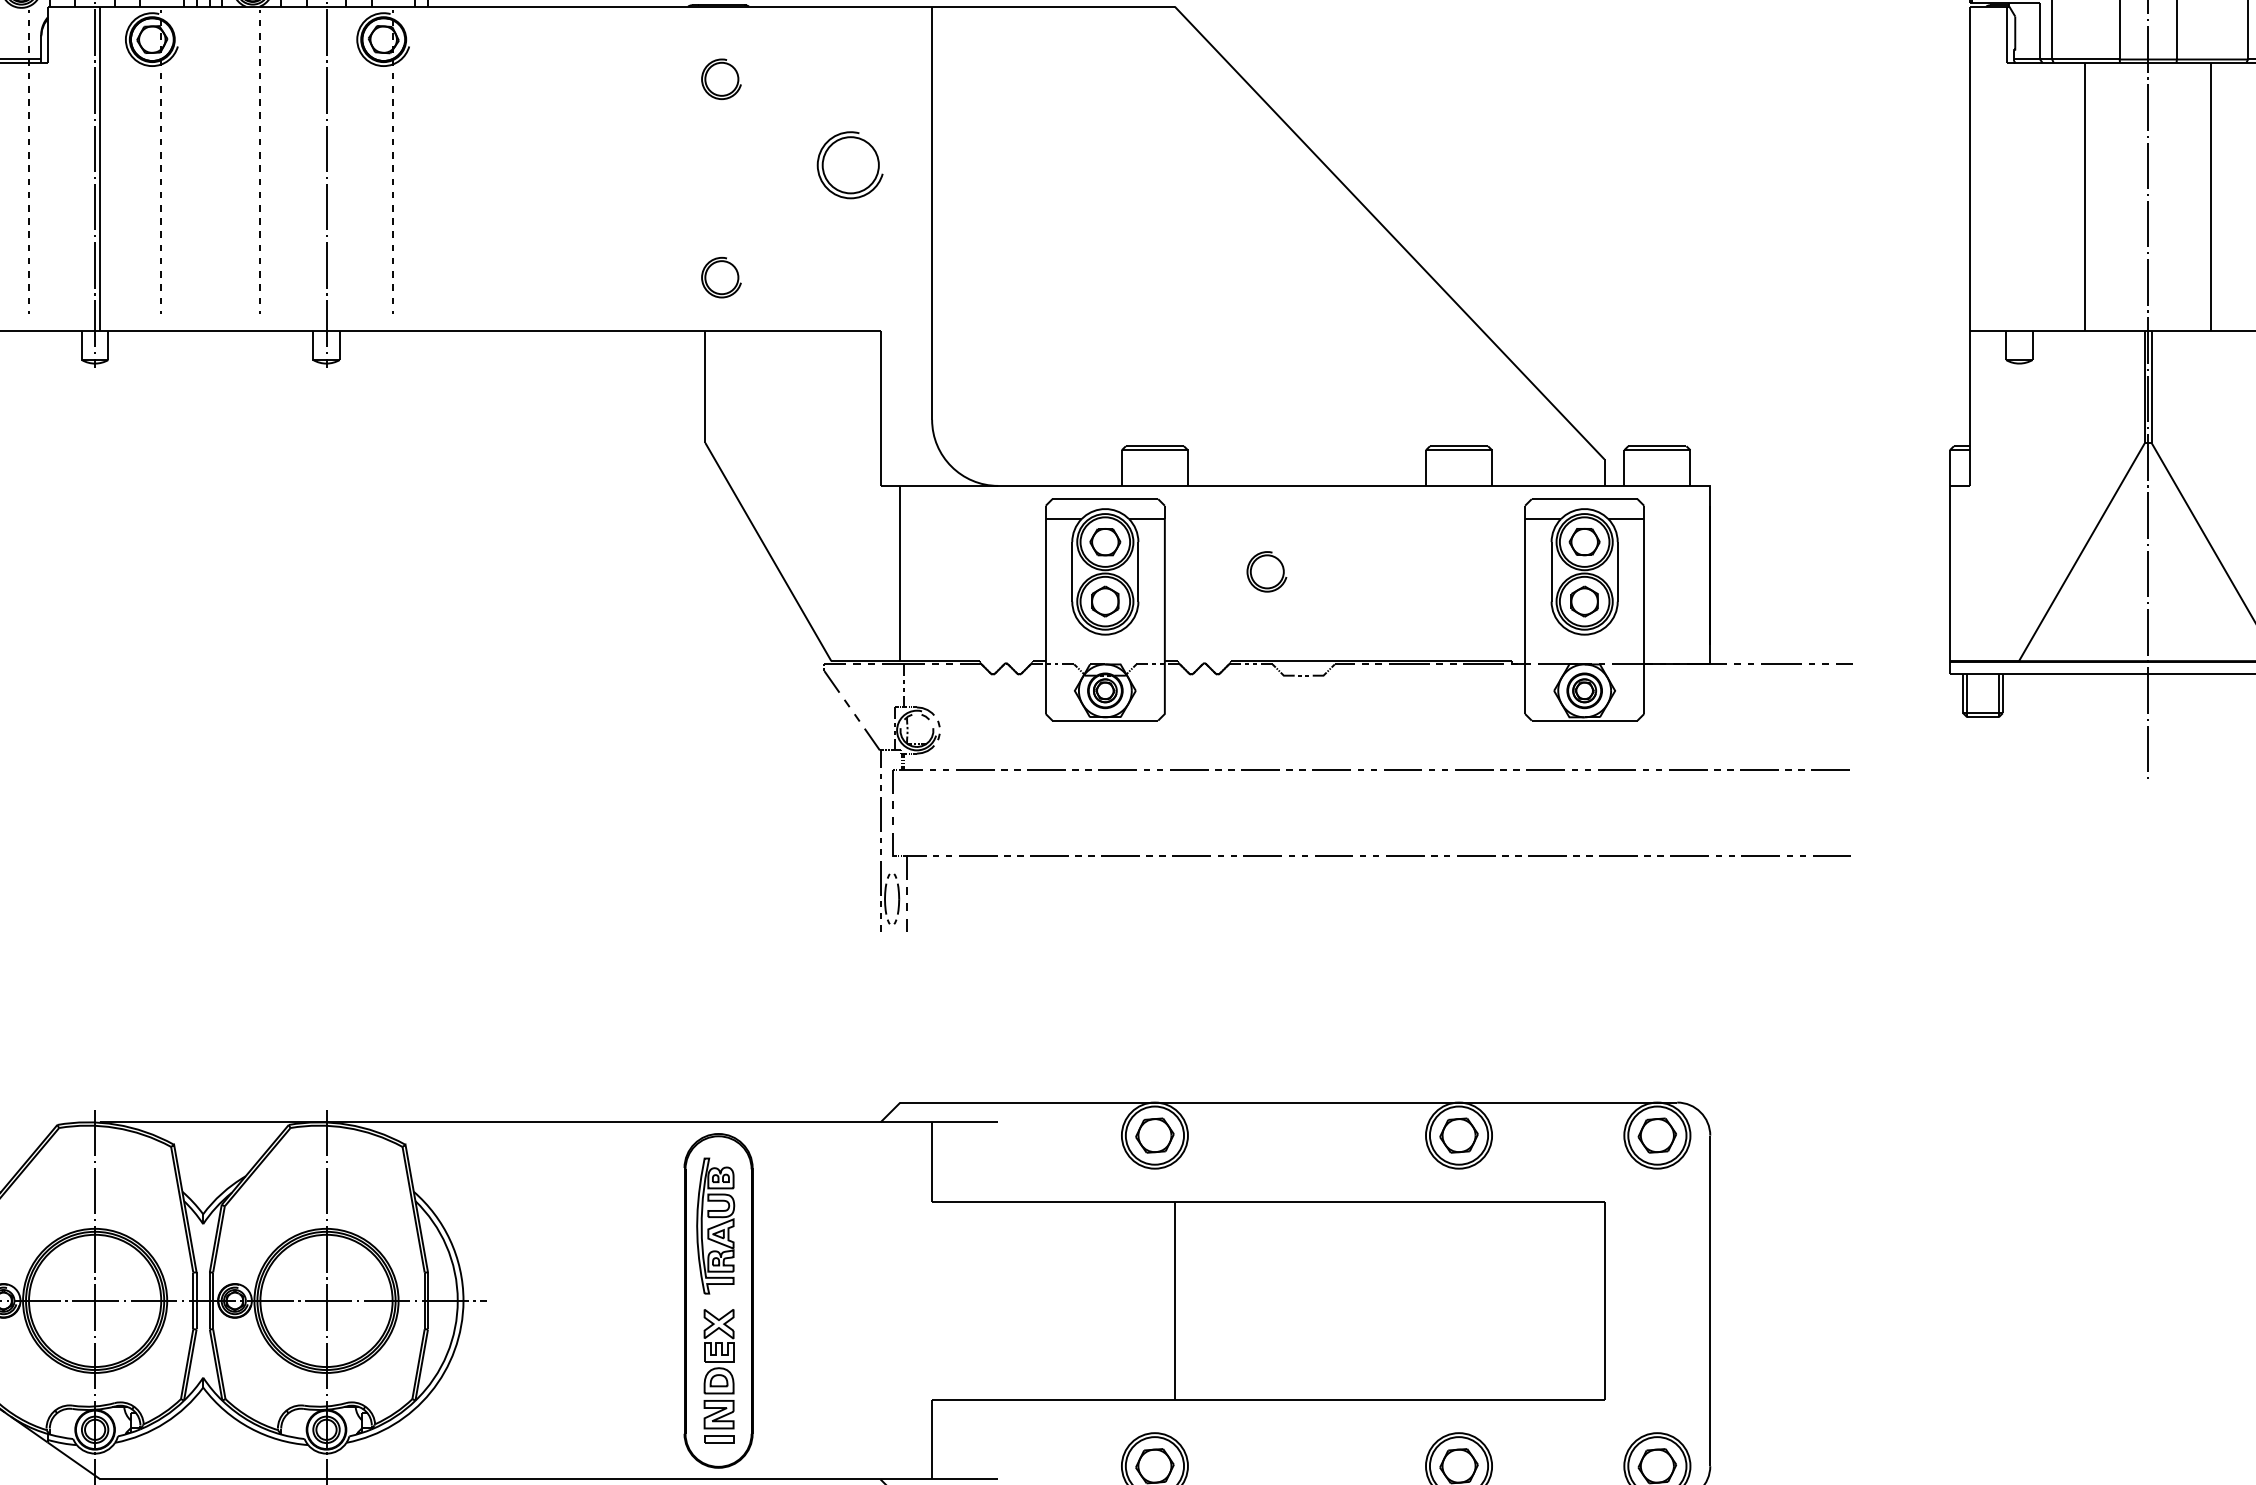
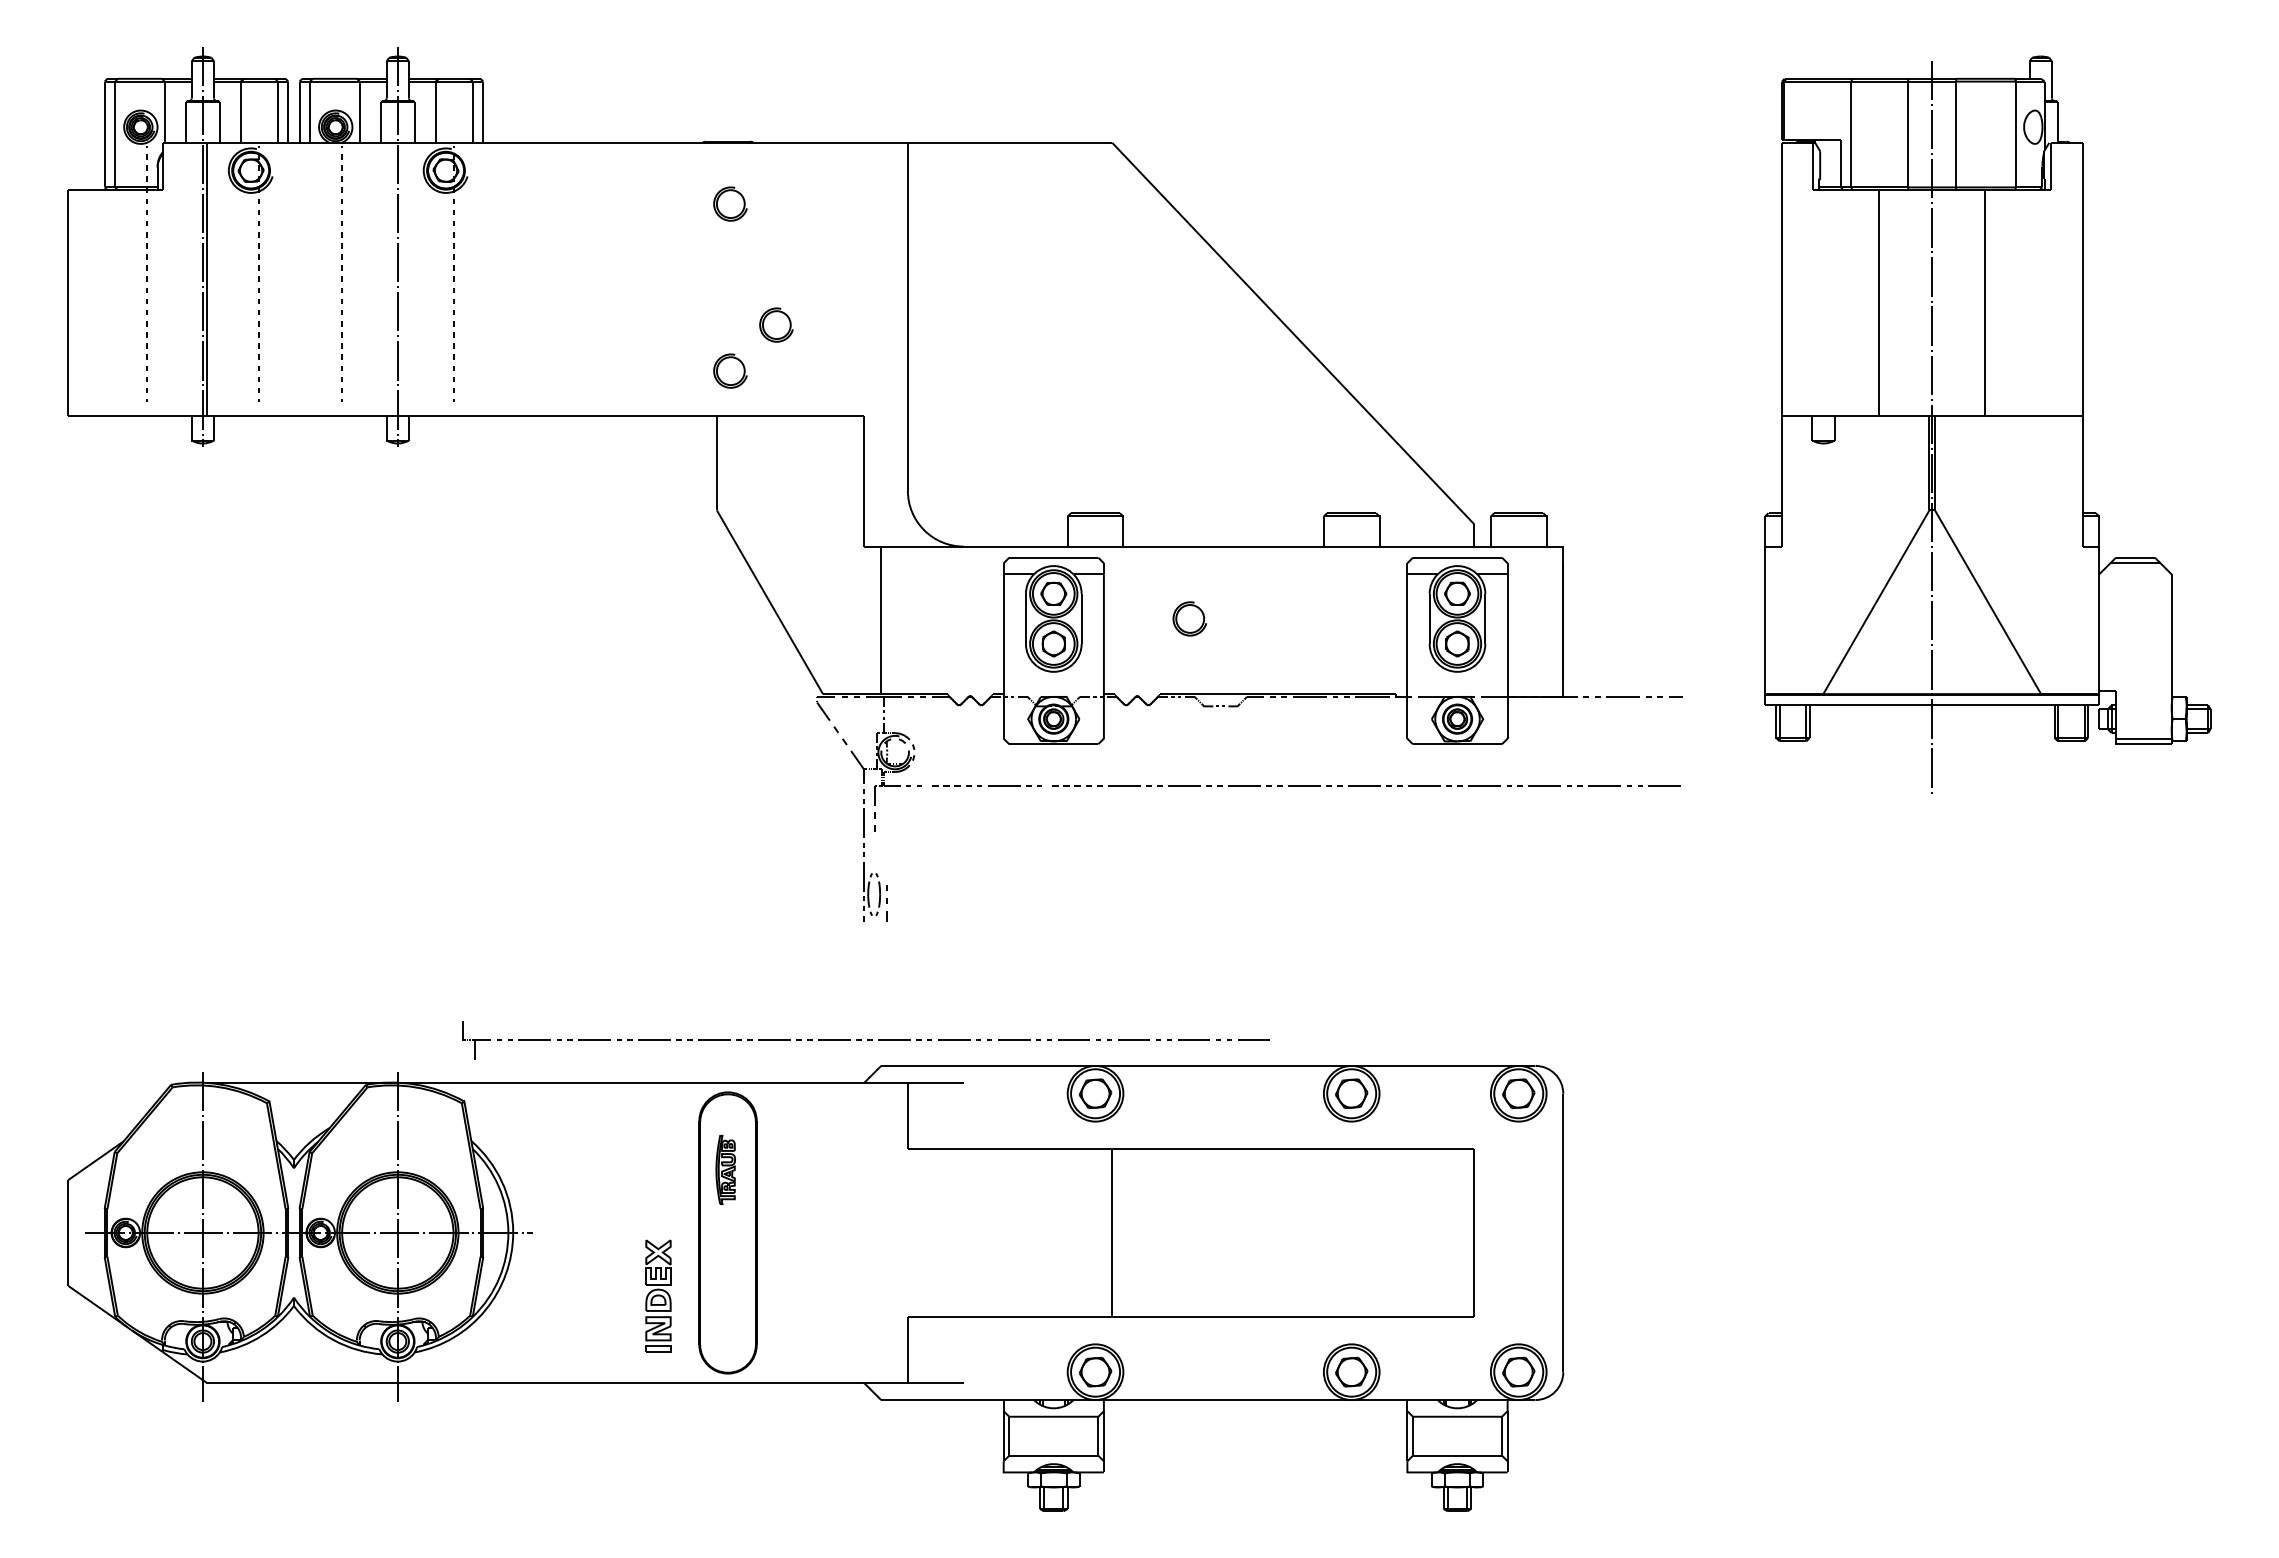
part: (849, 165) -> (838, 276), removed
part: (776, 222) -> (776, 324), added
line: (974, 770) -> (943, 786), solid -> dashed
line: (1116, 770) -> (1063, 786), solid -> dashed
part: (1370, 856) -> (865, 1040), moved
part: (715, 1225) -> (725, 1169), size x0.6
part: (719, 1375) -> (658, 1295), moved

